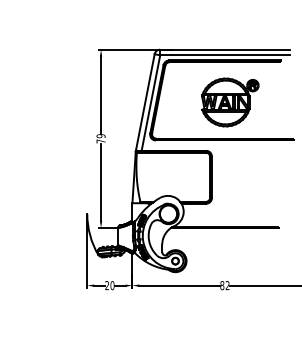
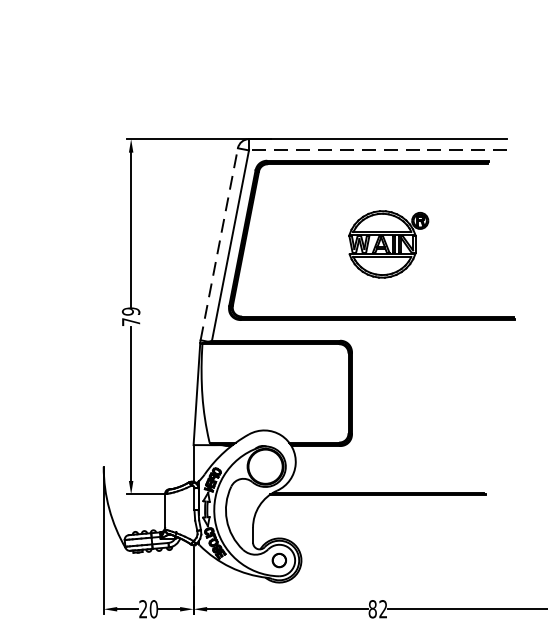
line: (225, 55) -> (379, 150), solid -> dashed
line: (145, 101) -> (219, 242), solid -> dashed
part: (230, 102) -> (388, 244), size x0.7

